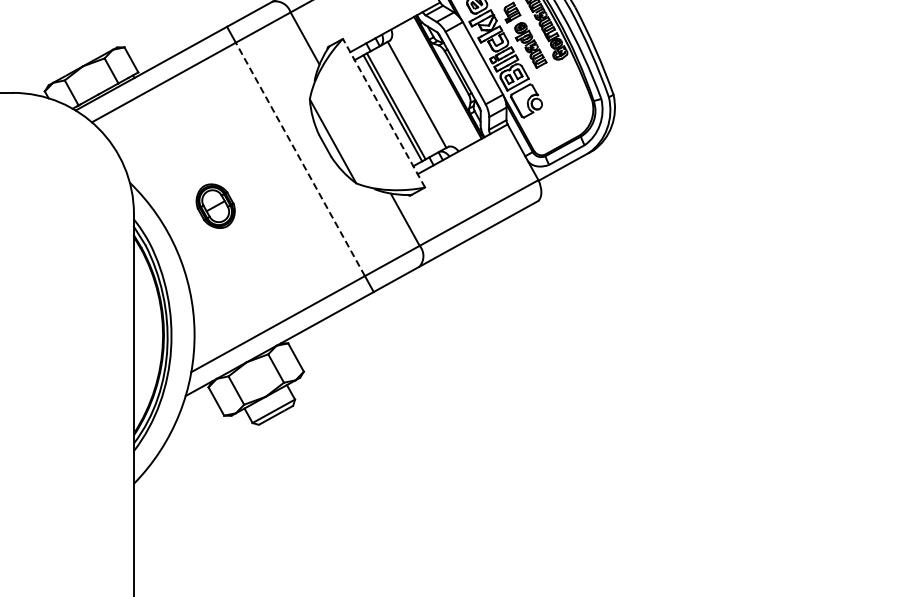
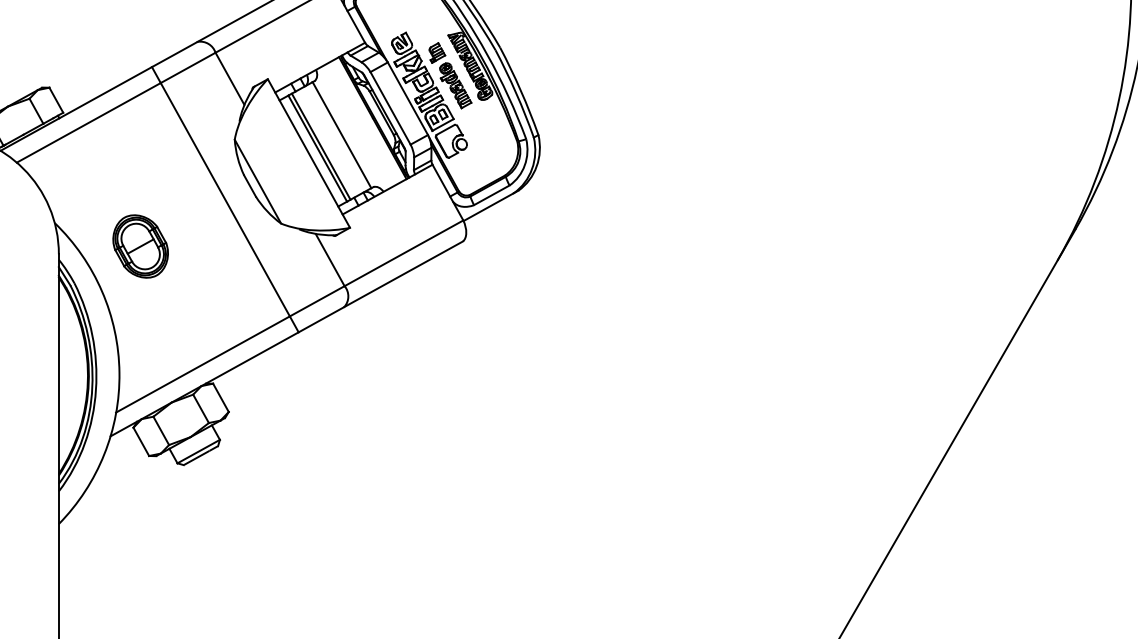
line: (383, 113) -> (308, 153), dashed -> solid
line: (300, 159) -> (225, 199), dashed -> solid
part: (215, 206) -> (140, 246), size x1.43

